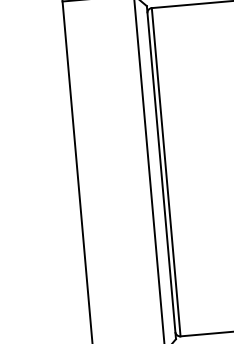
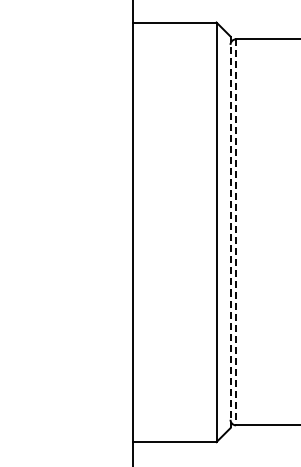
line: (161, 172) -> (230, 232), solid -> dashed
line: (166, 172) -> (236, 232), solid -> dashed

